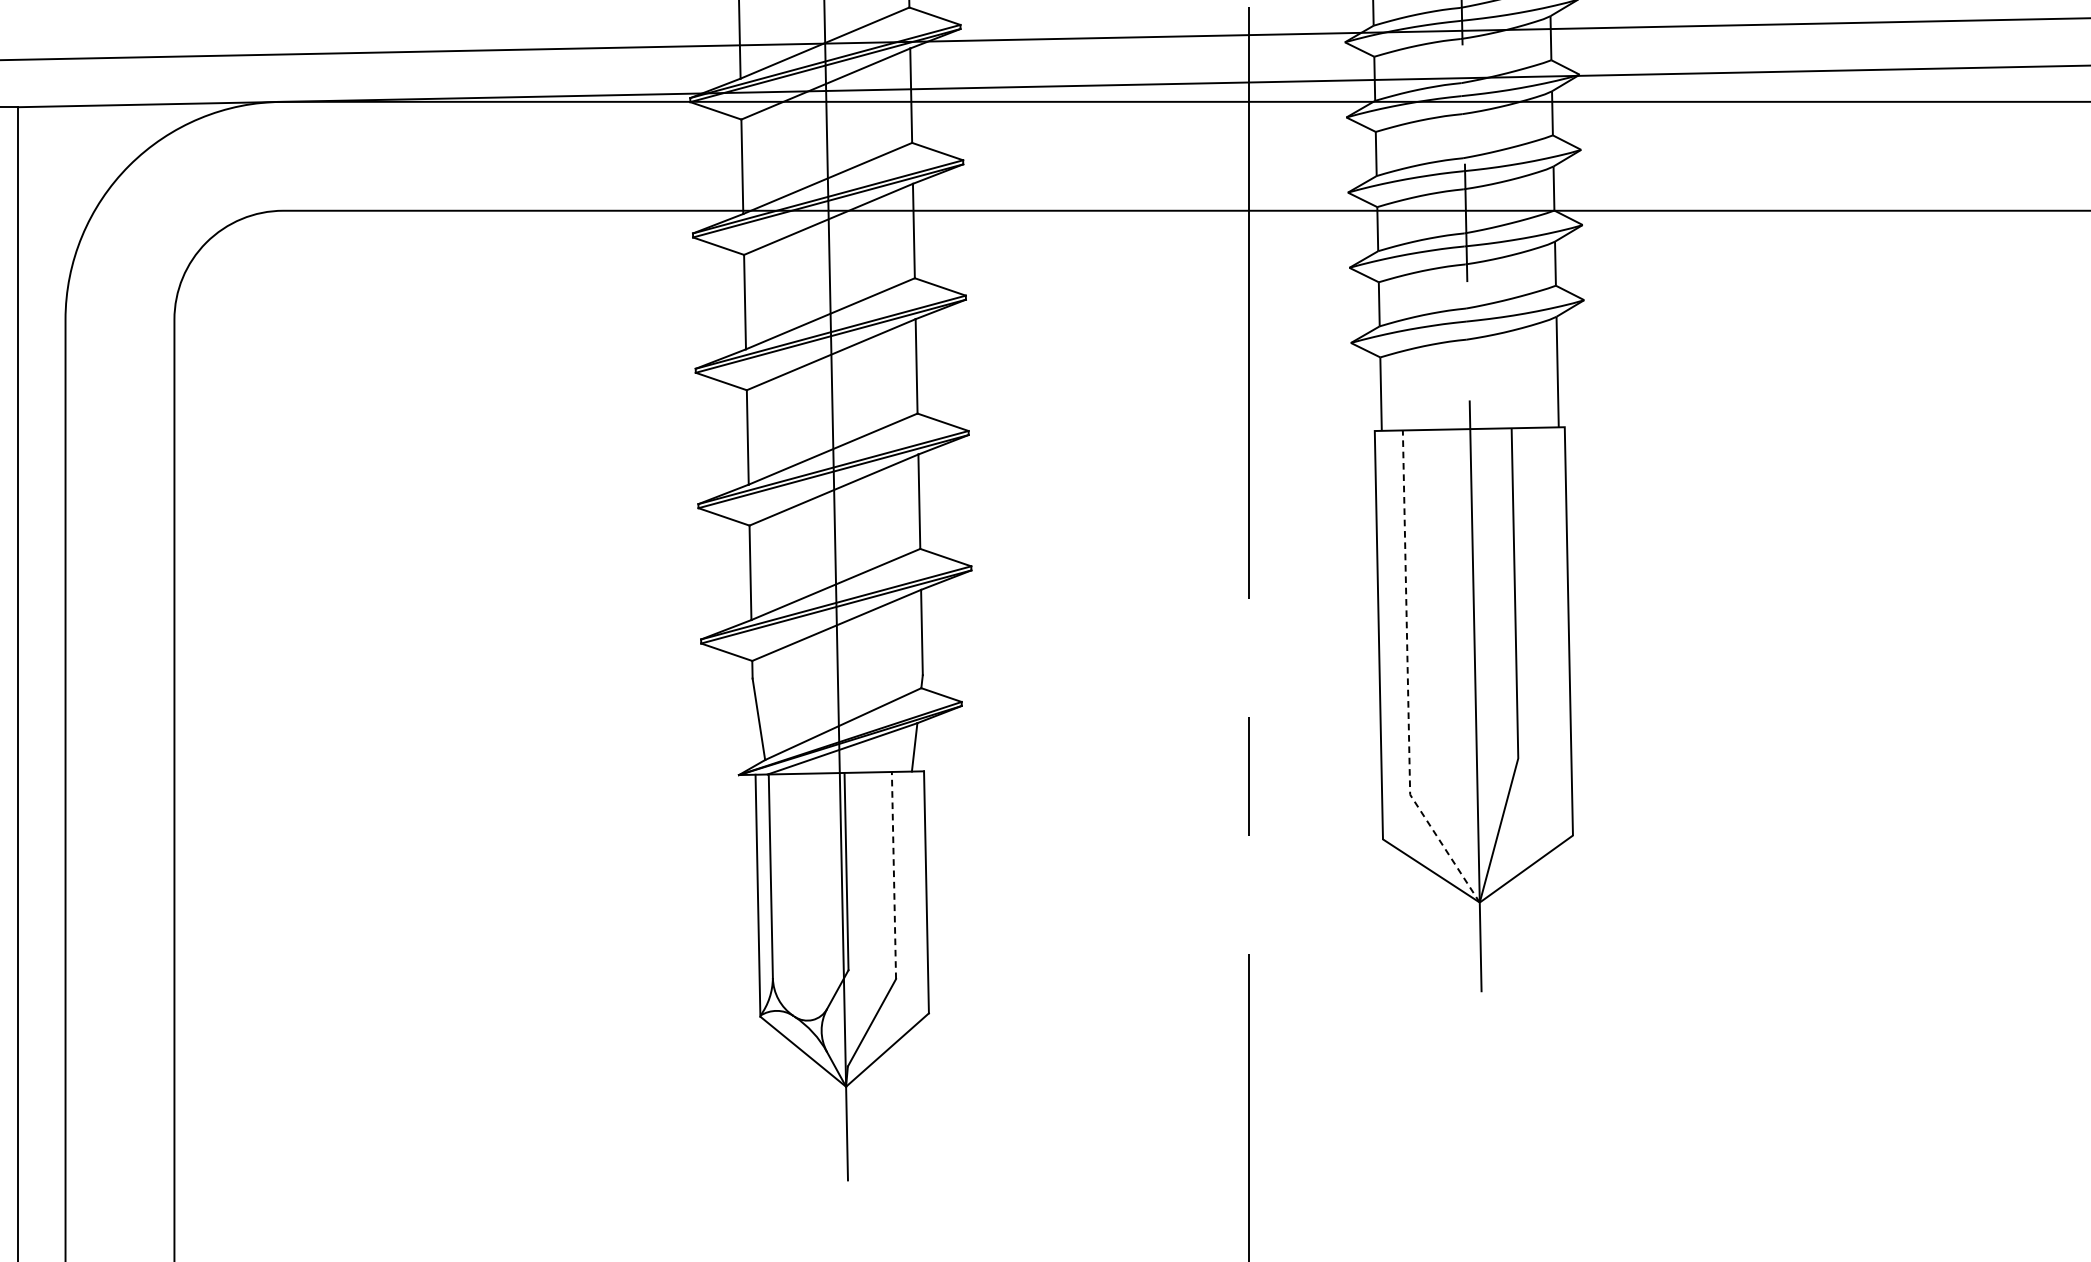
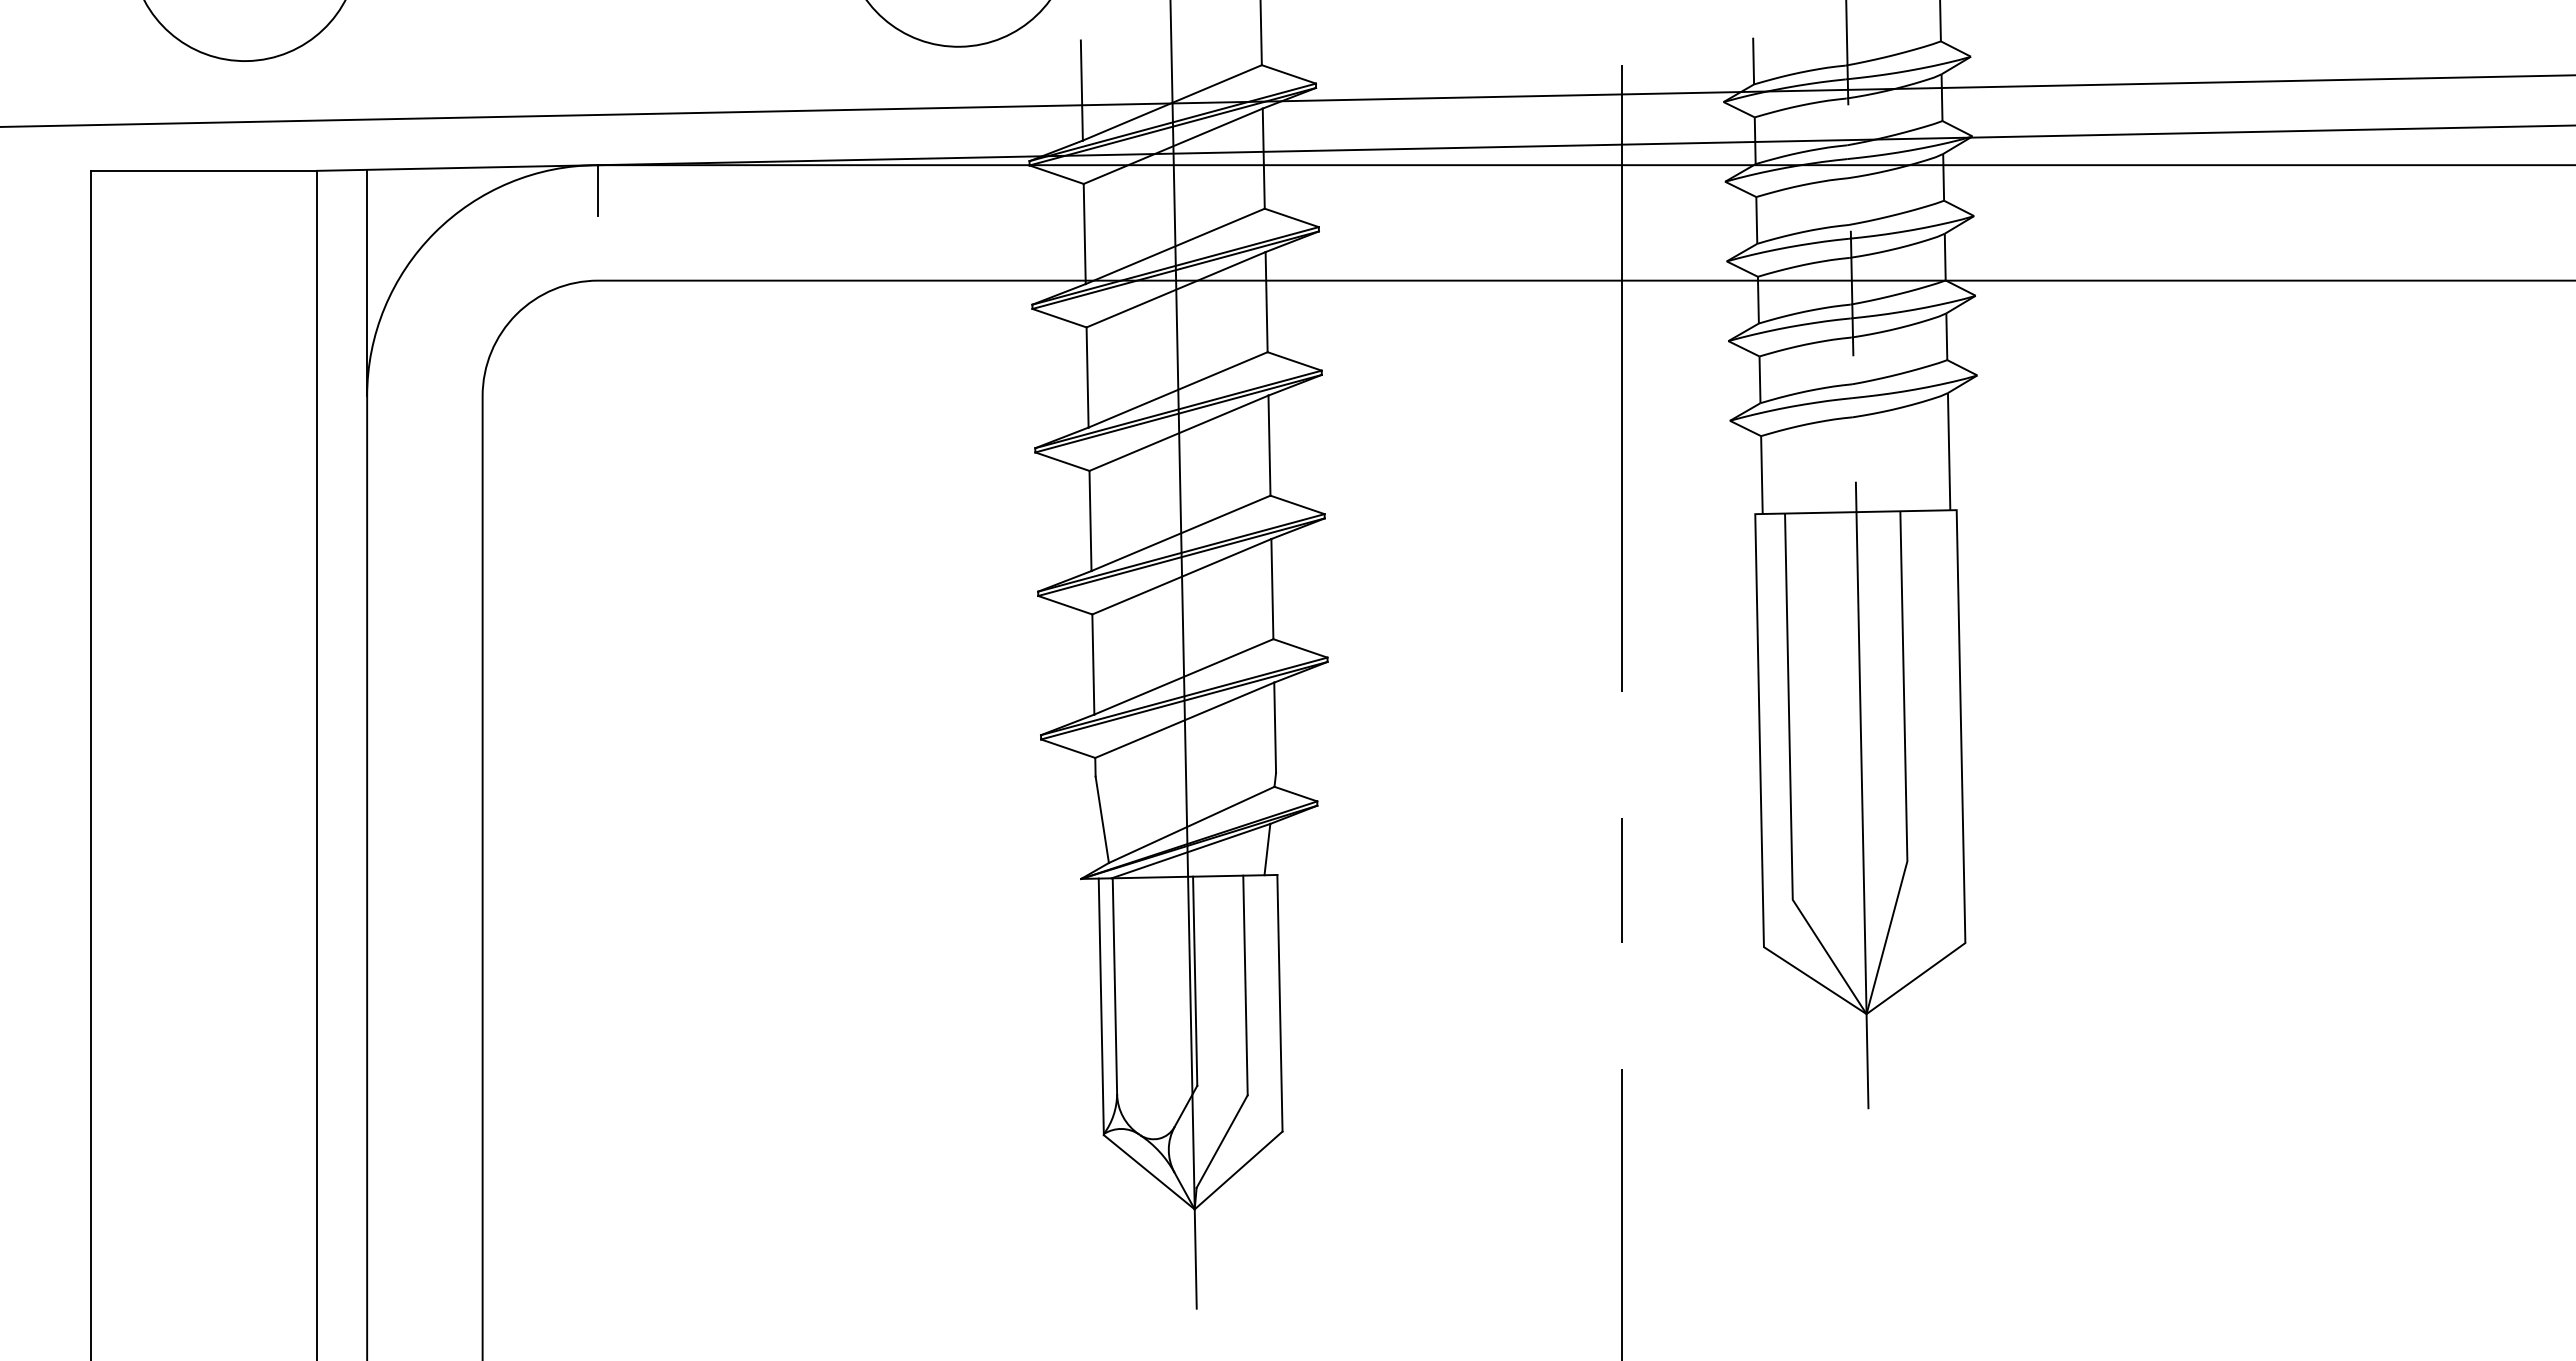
line: (283, 125) -> (598, 190), added
line: (65, 212) -> (367, 282), added
line: (1408, 677) -> (1790, 775), dashed -> solid
line: (893, 875) -> (1245, 985), dashed -> solid

